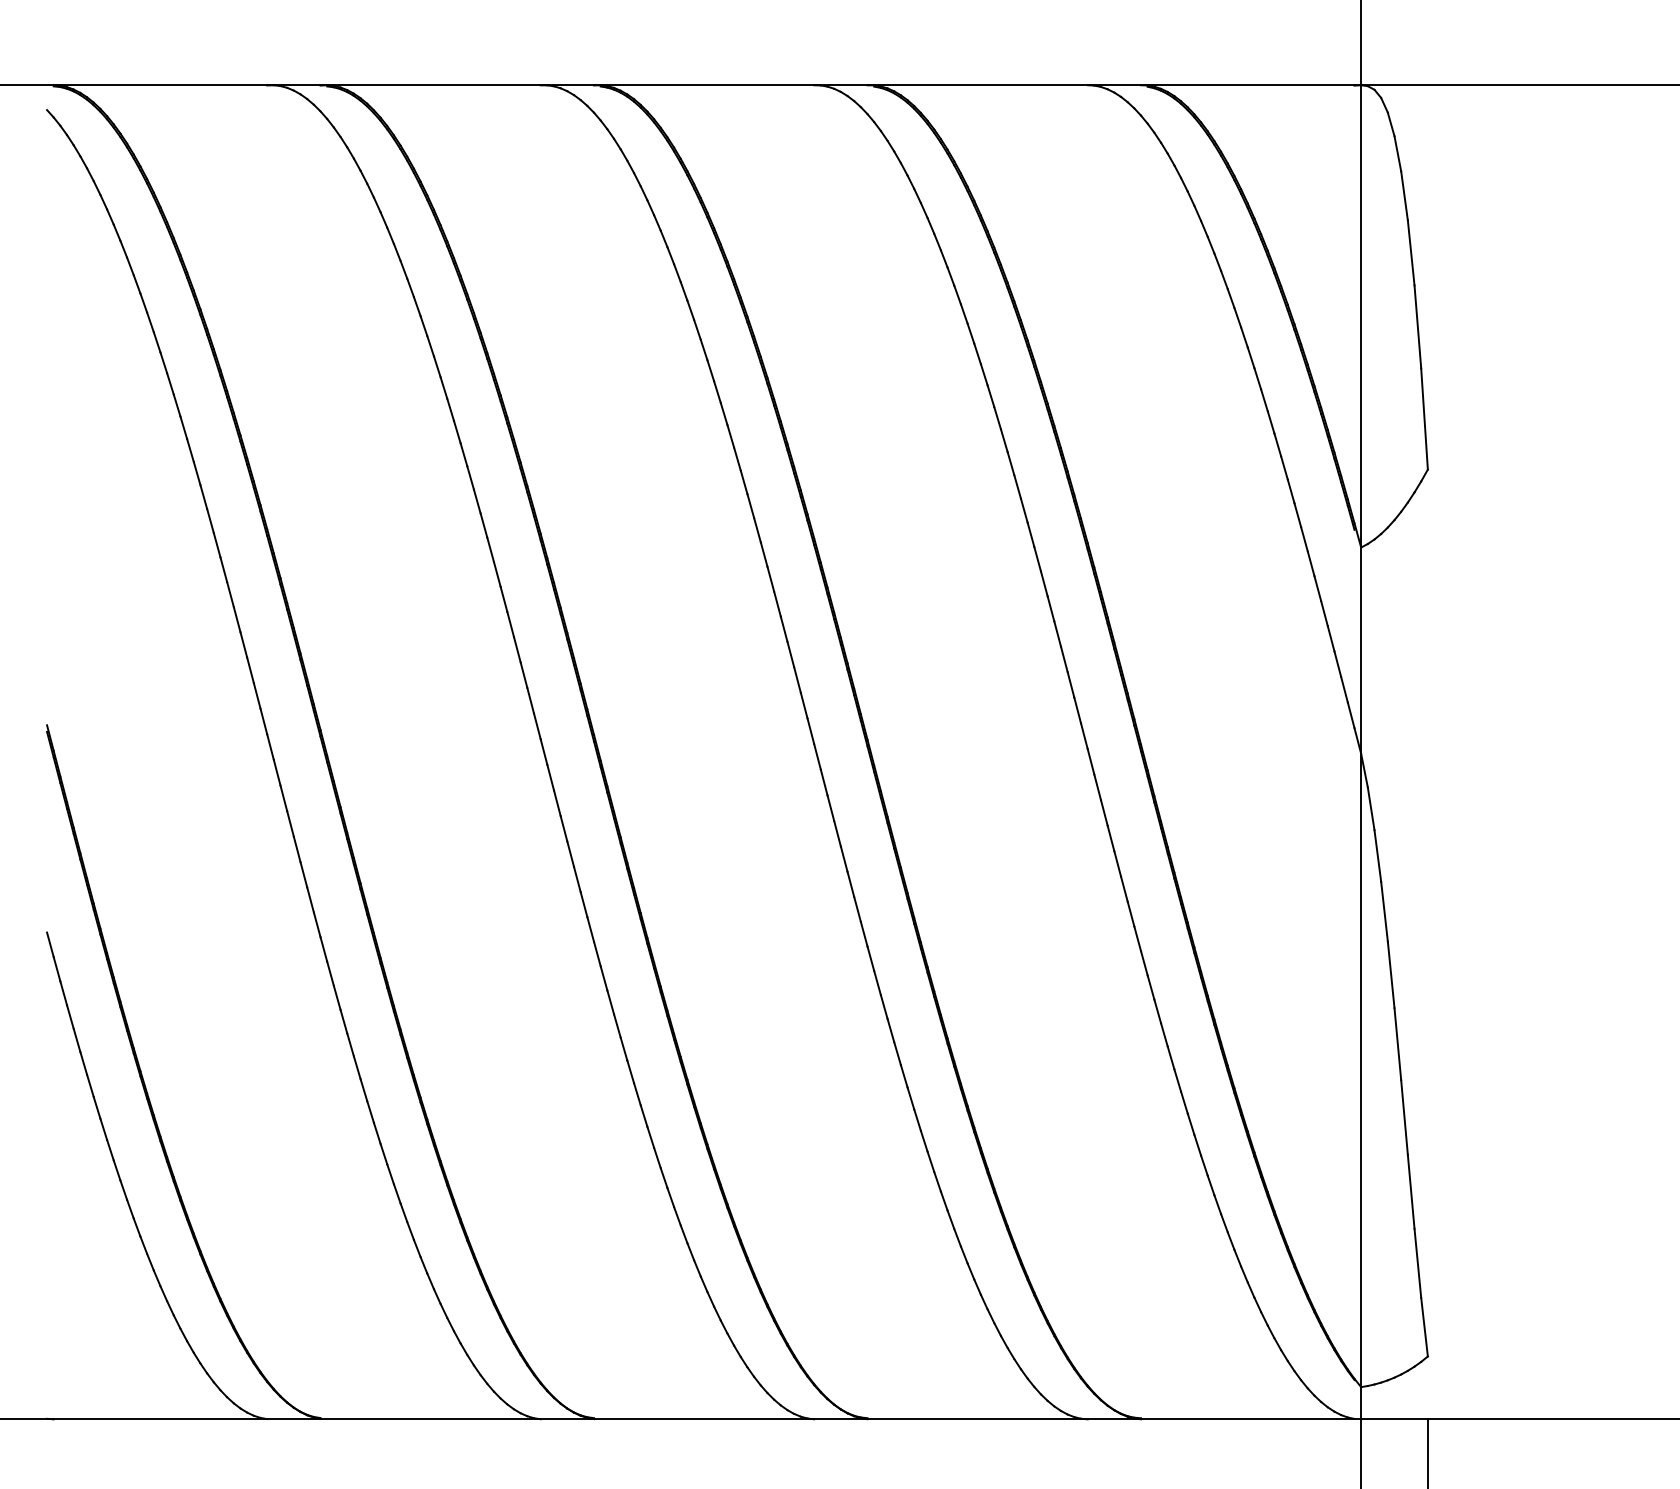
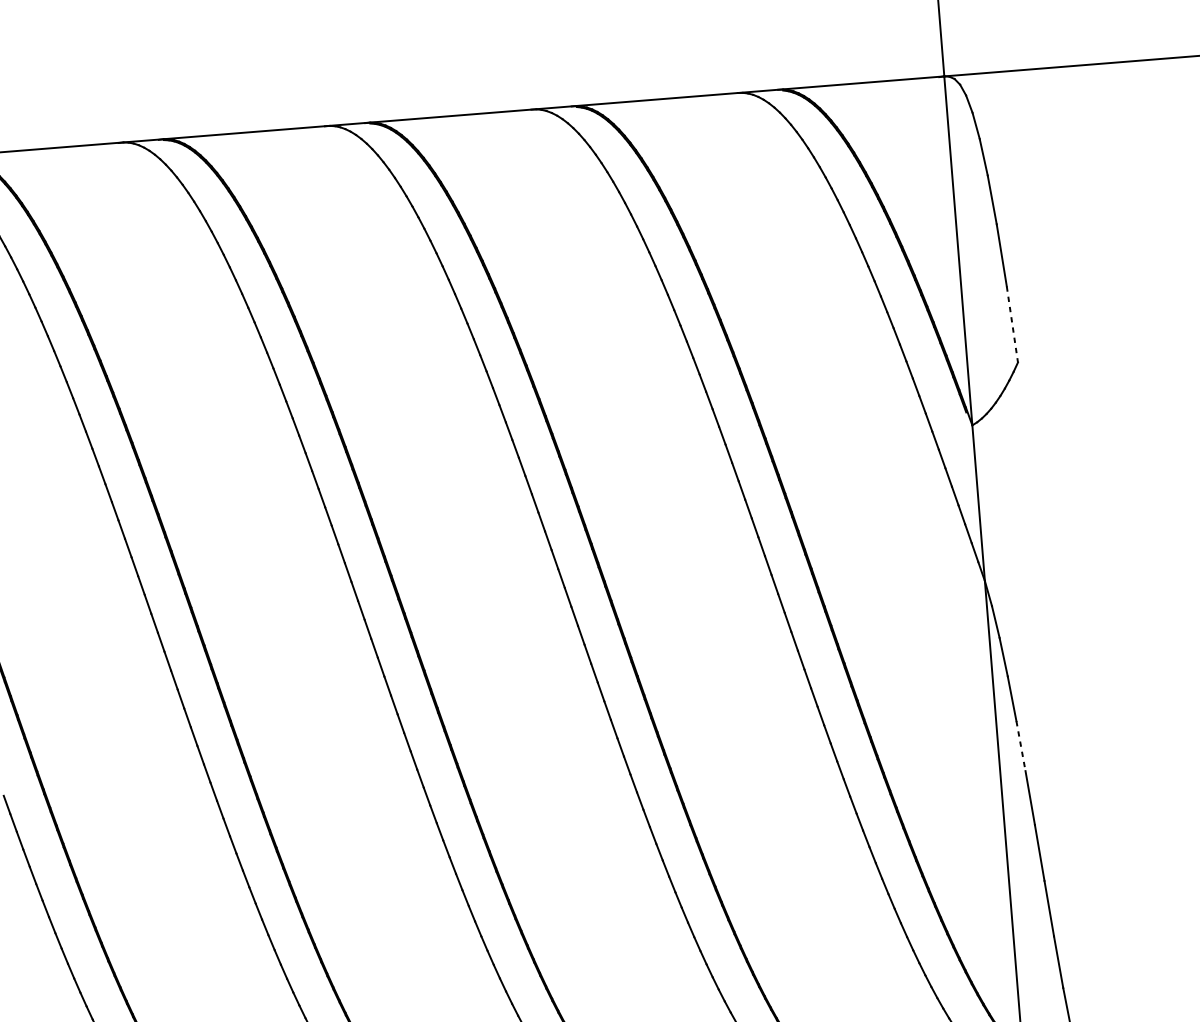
line: (1424, 418) -> (1012, 324), solid -> dashed
line: (1391, 974) -> (1021, 745), solid -> dashed

